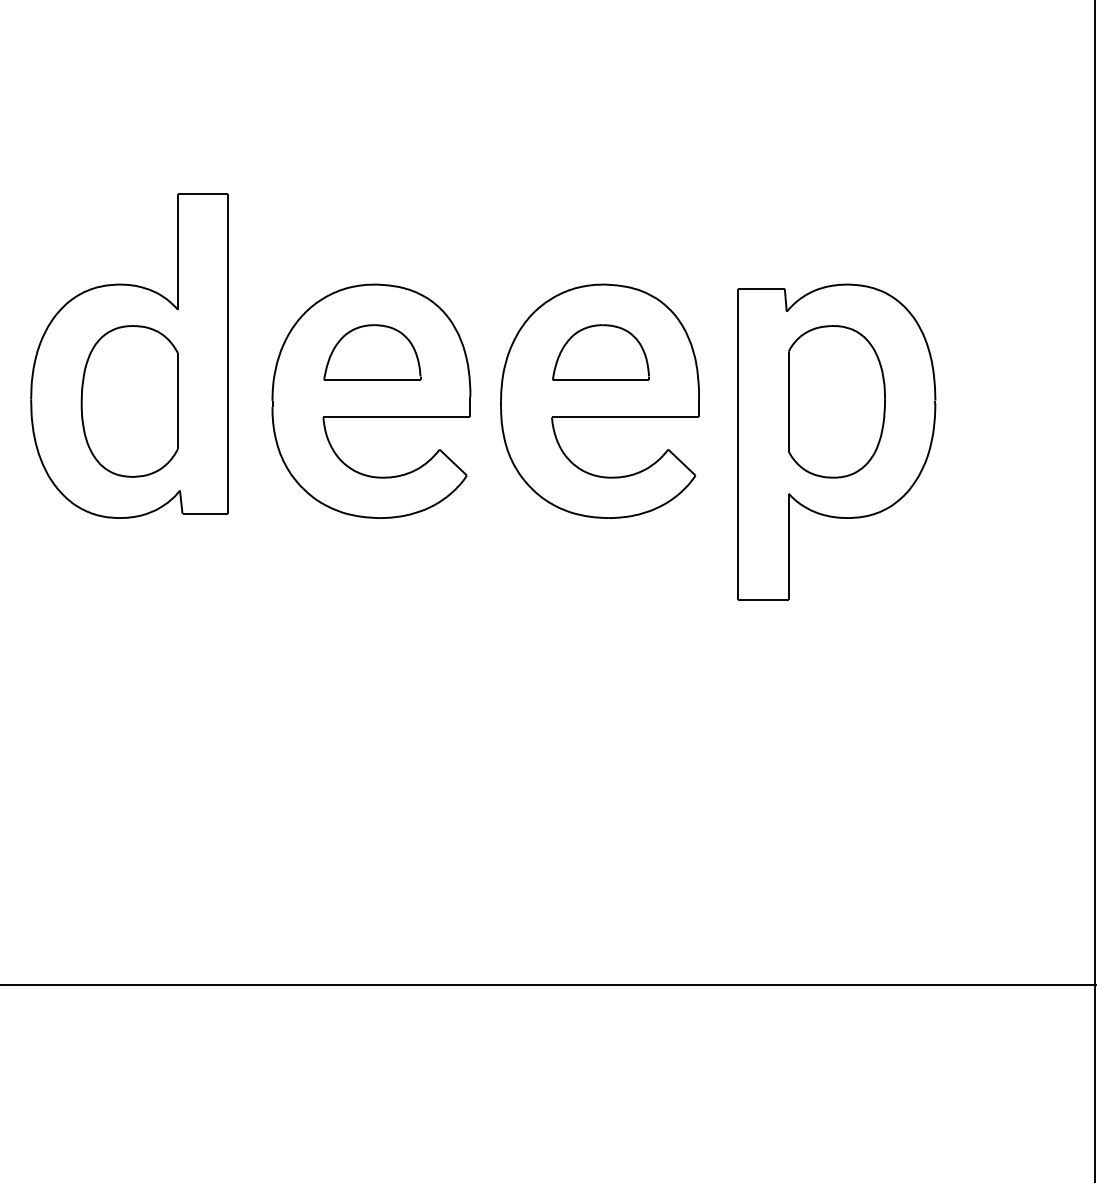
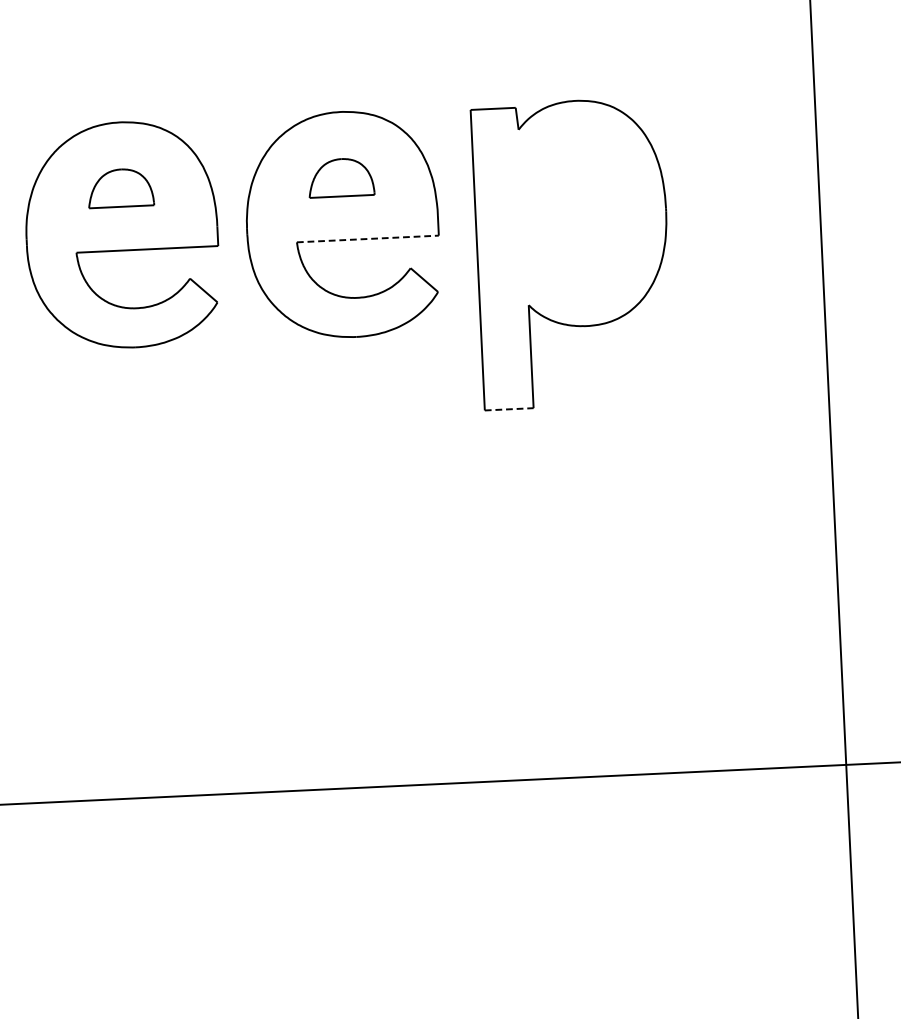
part: (372, 352) -> (120, 187), size x0.7
part: (600, 352) -> (340, 177), size x0.7
part: (836, 401) -> (570, 214), removed
line: (625, 417) -> (367, 239), solid -> dashed
line: (763, 600) -> (509, 409), solid -> dashed

